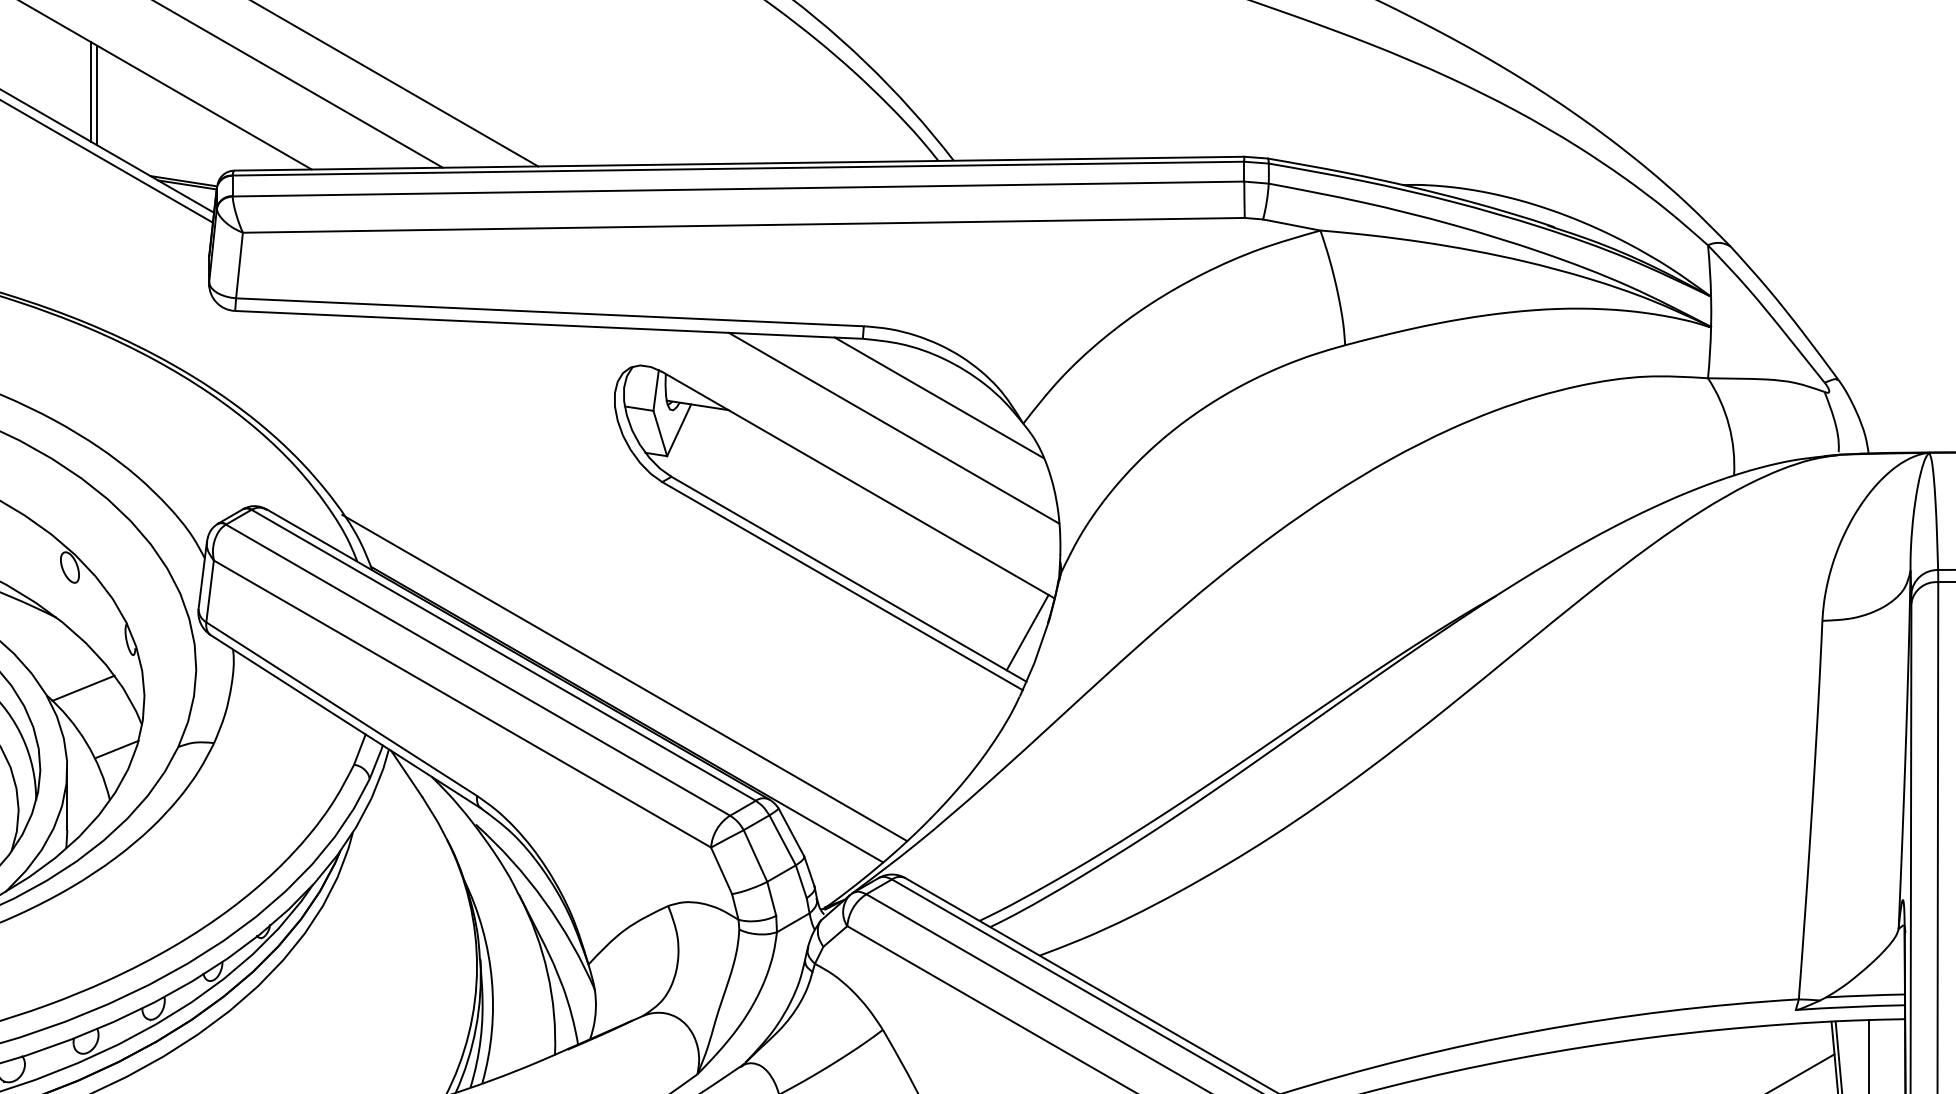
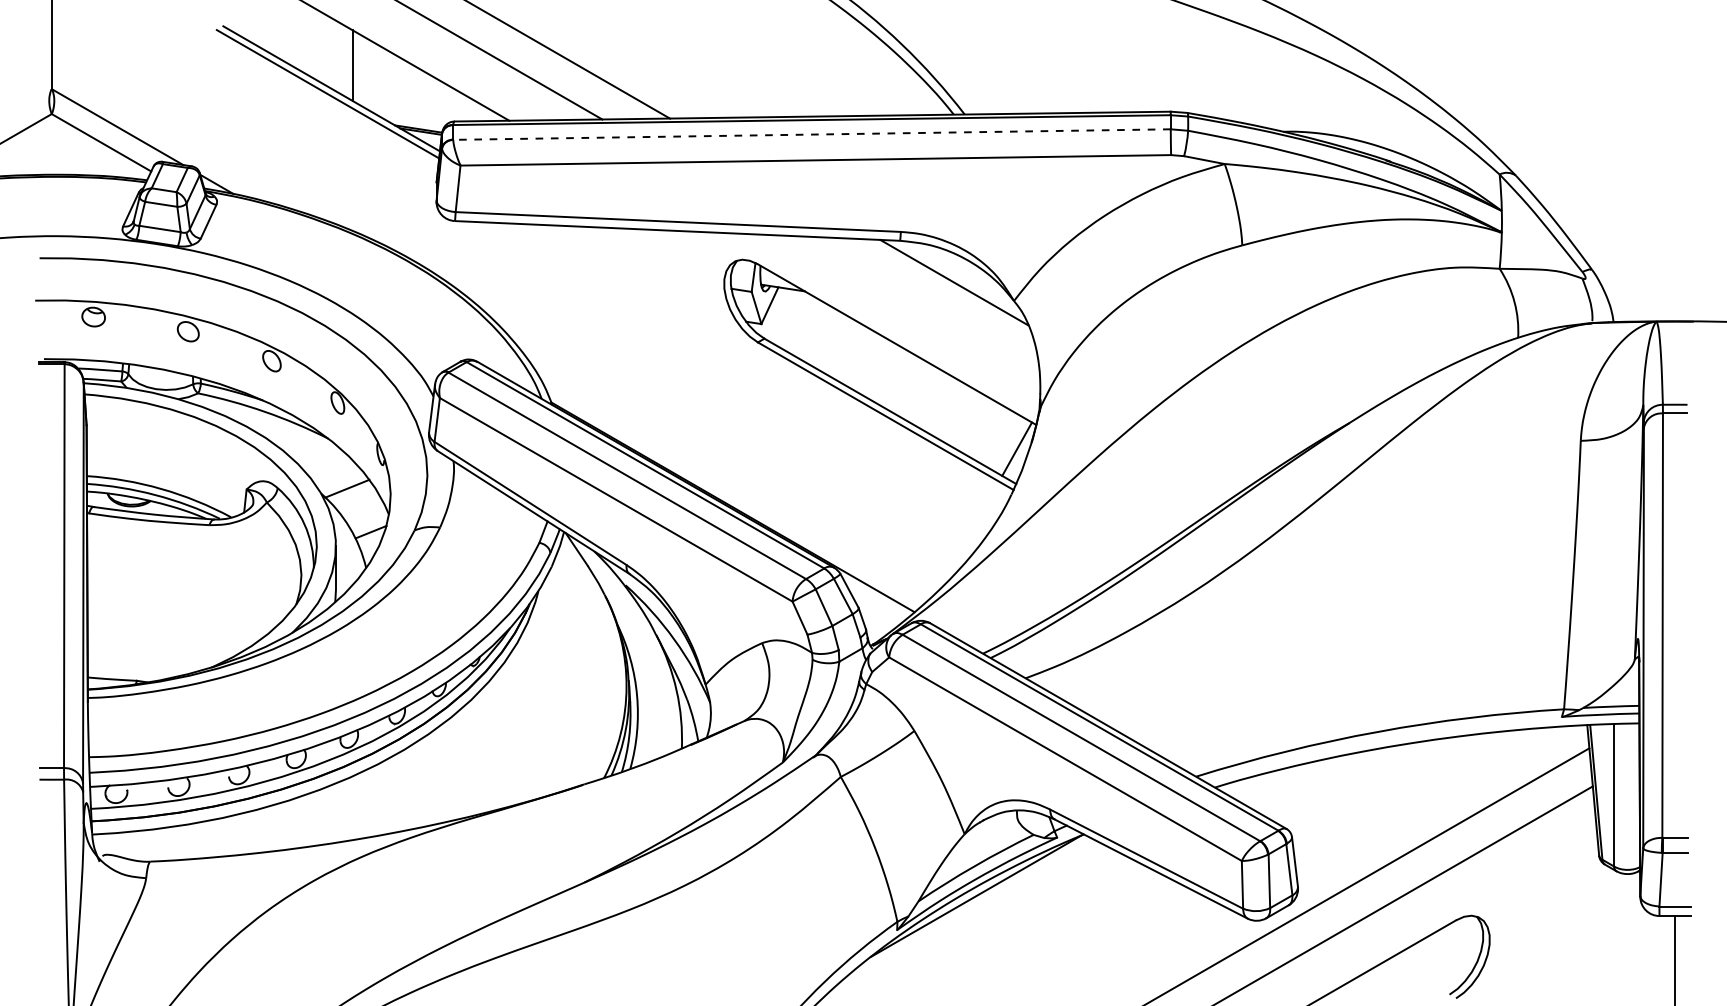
line: (96, 94) -> (356, 67), removed
line: (737, 188) -> (811, 134), solid -> dashed
line: (894, 427) -> (922, 303), removed
line: (624, 678) -> (731, 481), removed

